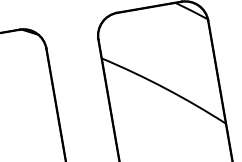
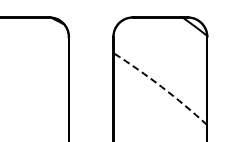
arc: (164, 88) -> (161, 87), solid -> dashed

